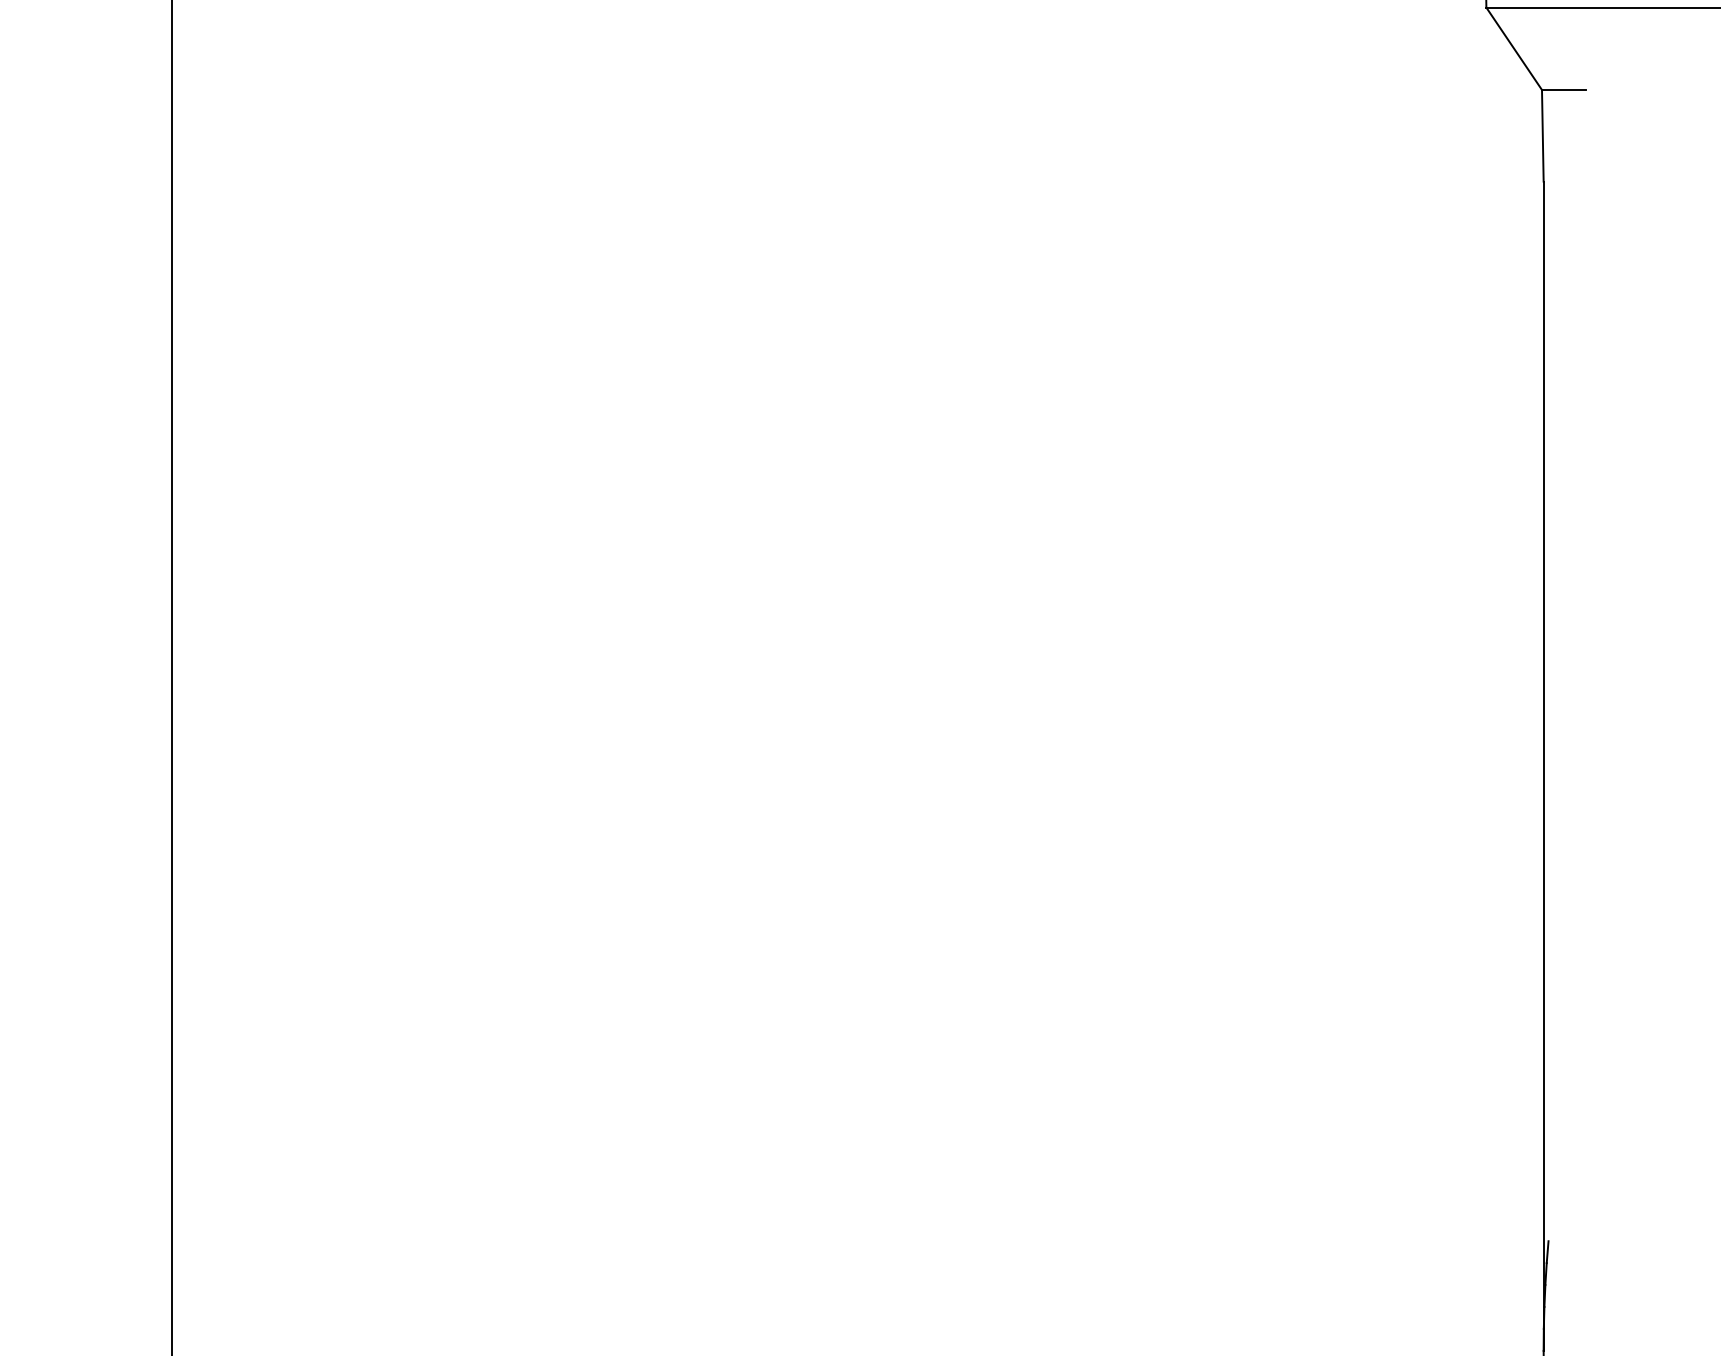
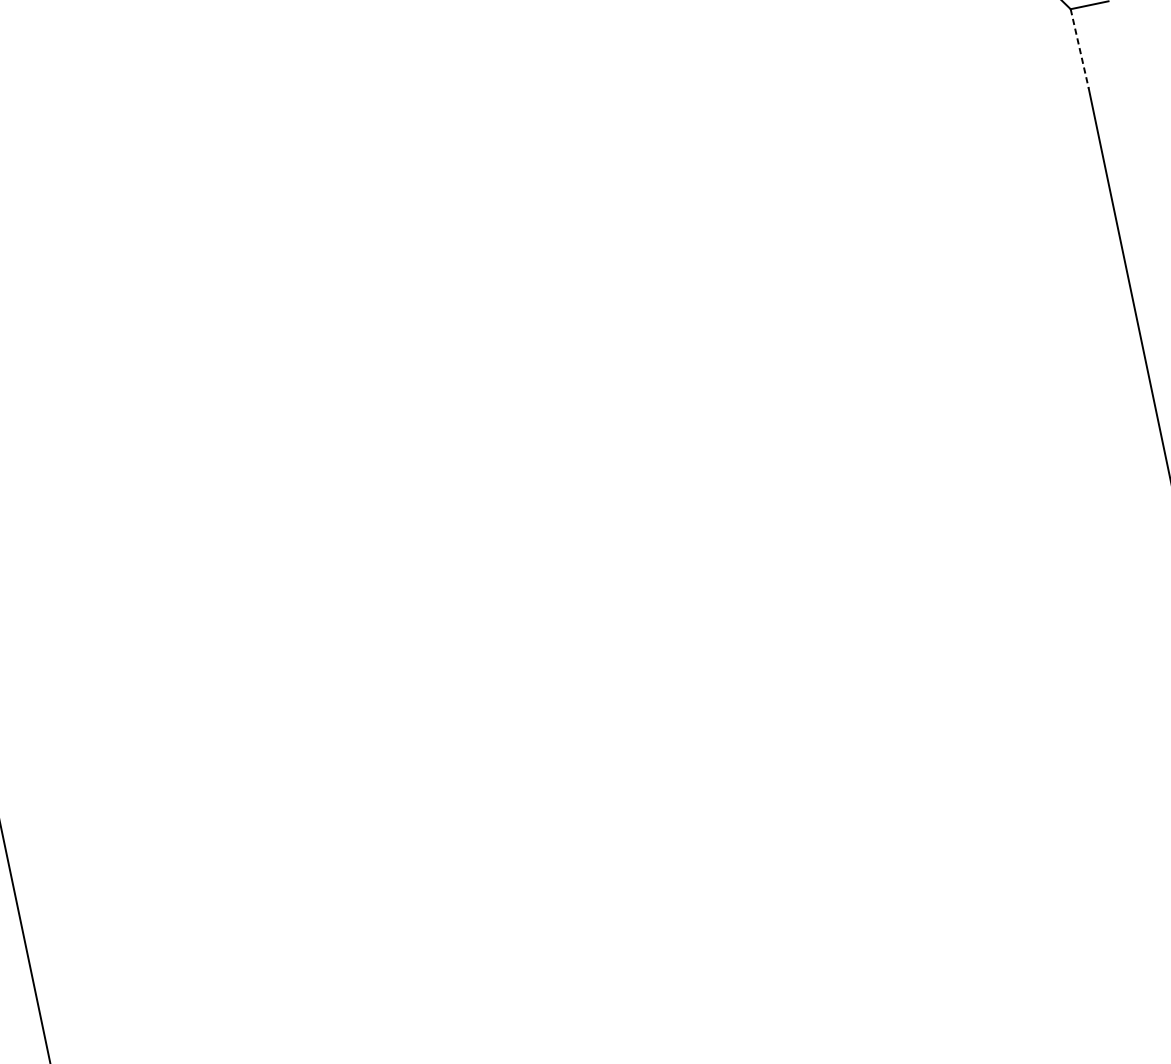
line: (1542, 135) -> (1079, 48), solid -> dashed

